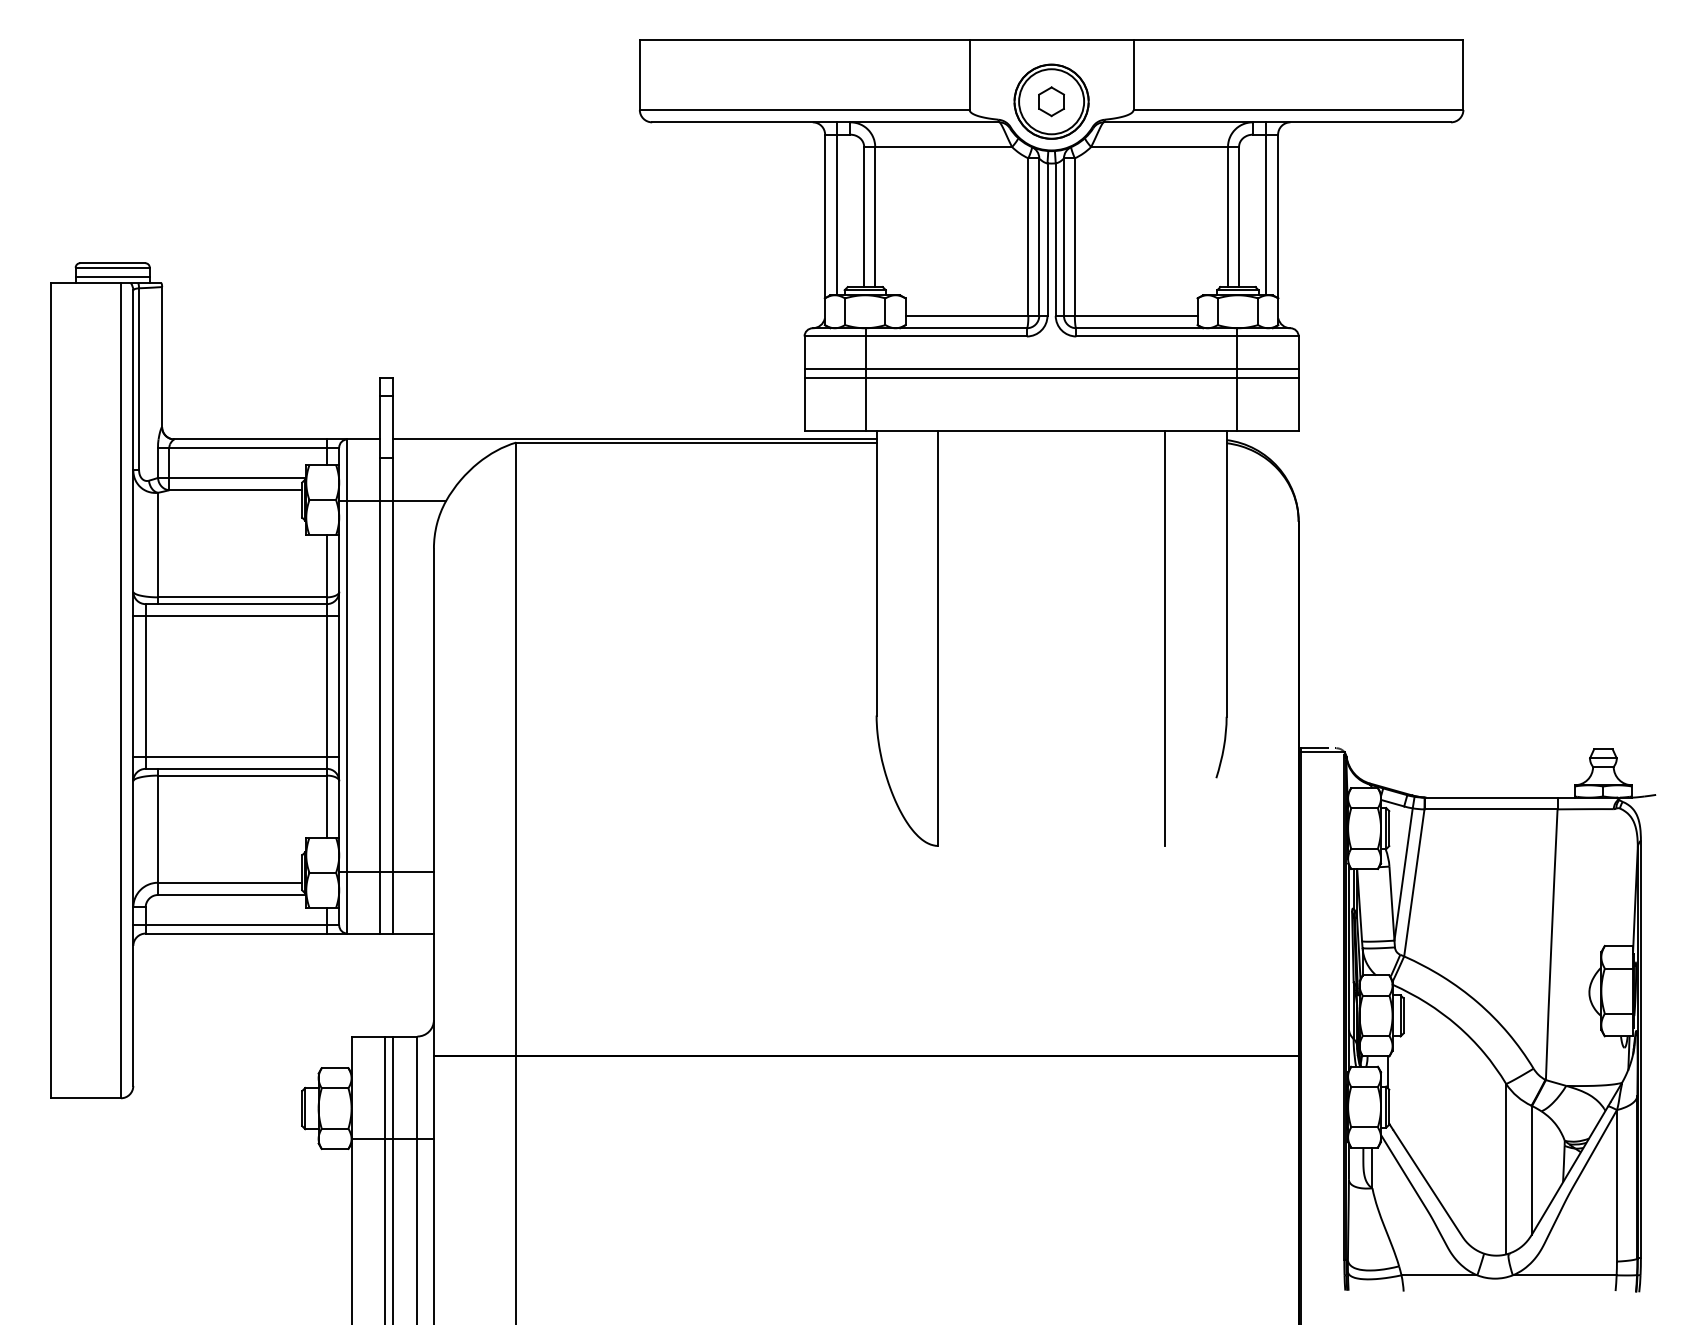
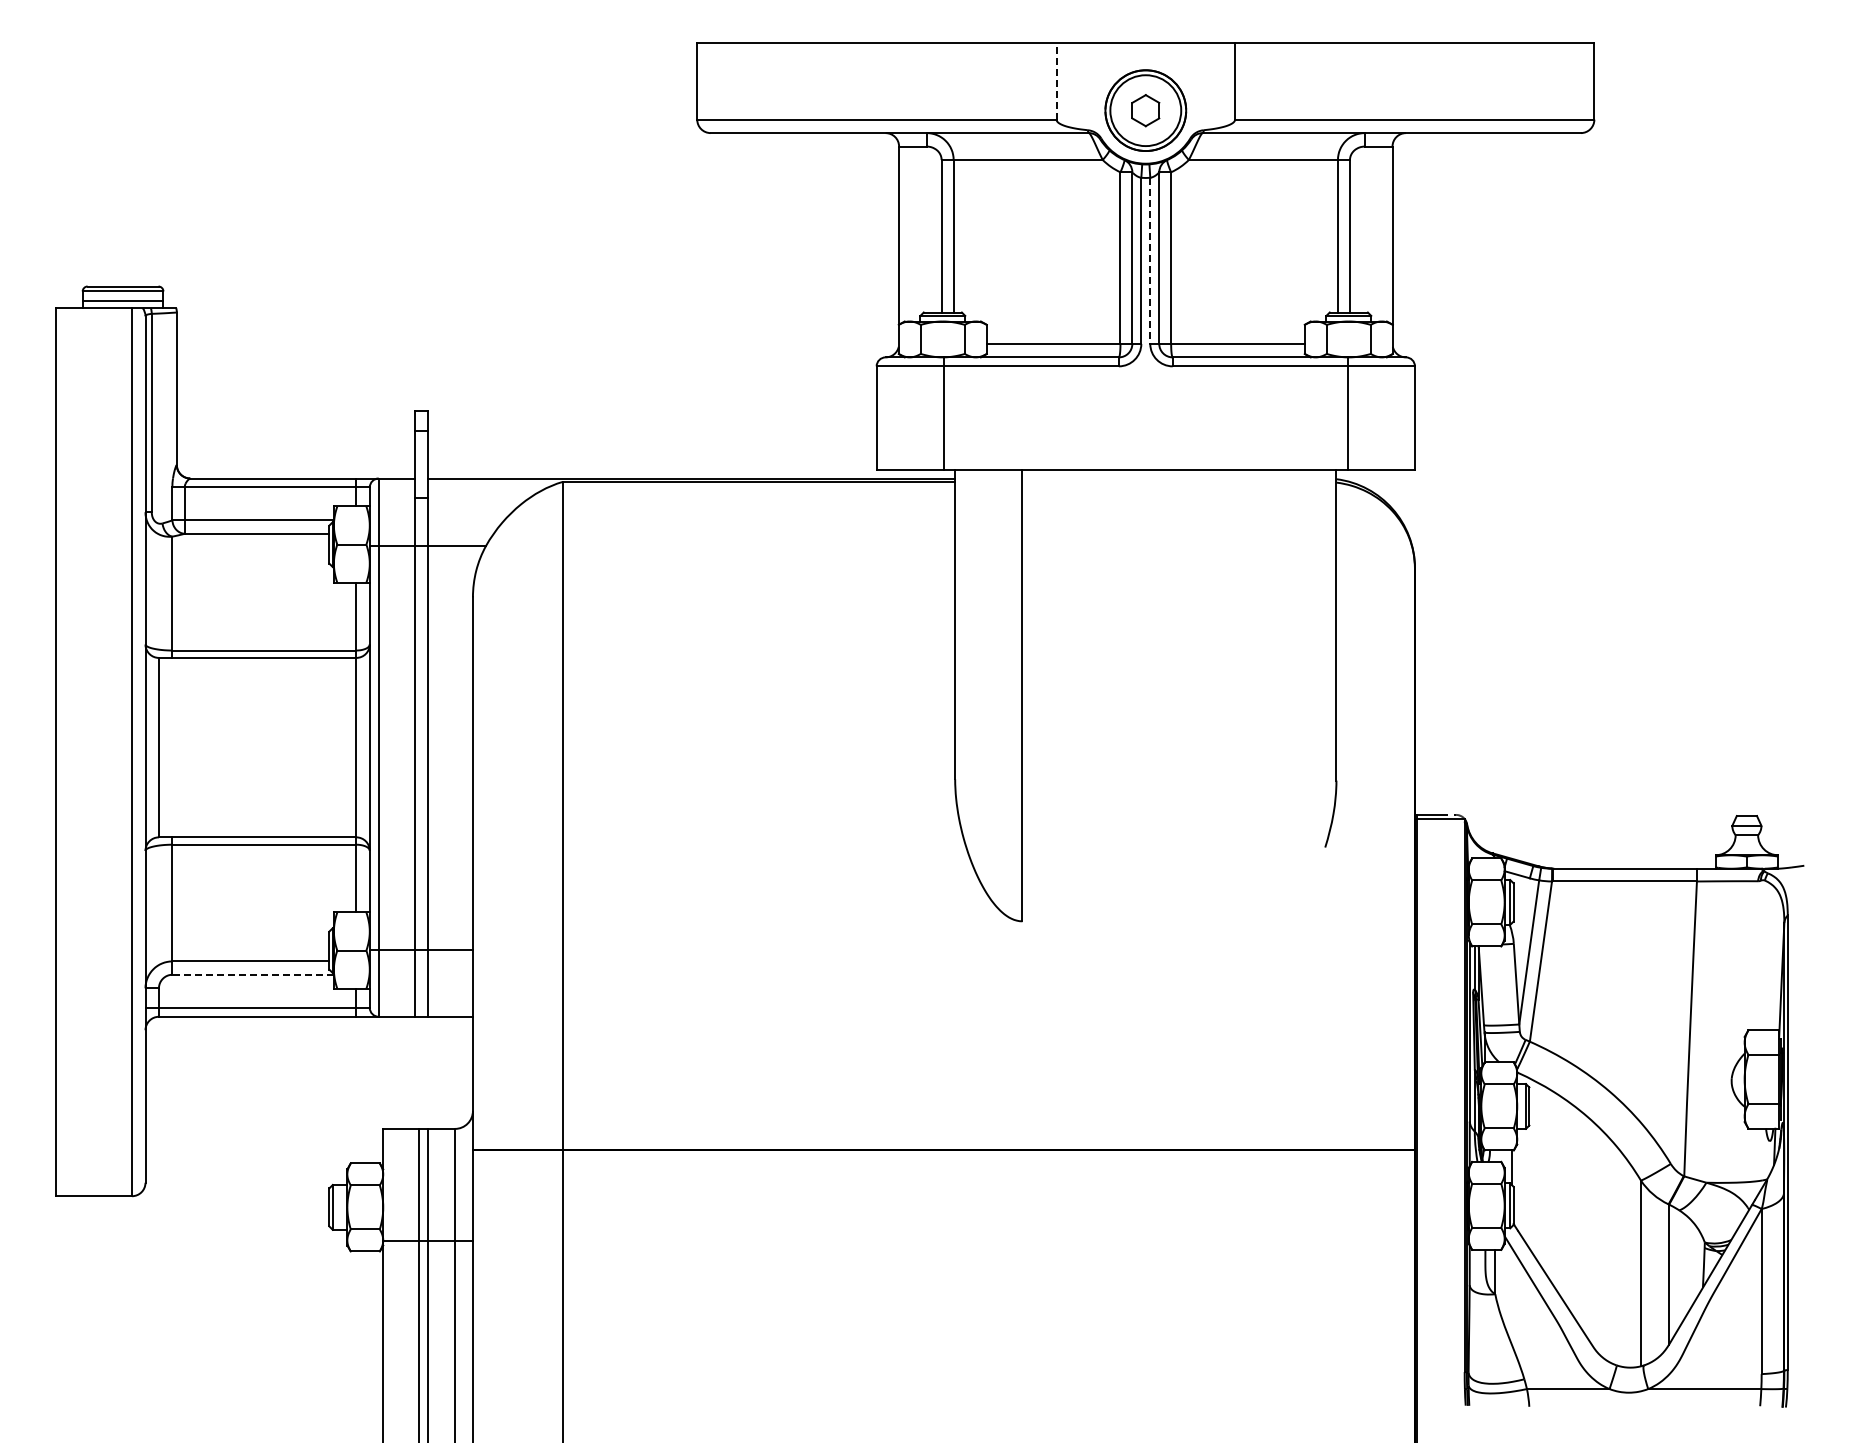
line: (969, 74) -> (1056, 81), solid -> dashed
line: (837, 209) -> (912, 227), removed
line: (1266, 209) -> (1379, 227), removed
line: (1055, 240) -> (1150, 261), solid -> dashed
line: (1051, 369) -> (1145, 402), removed
line: (1051, 377) -> (1145, 411), removed
line: (236, 616) -> (257, 671), removed
line: (1165, 638) -> (1269, 695), removed
line: (236, 756) -> (257, 823), removed
line: (232, 894) -> (253, 974), solid -> dashed

